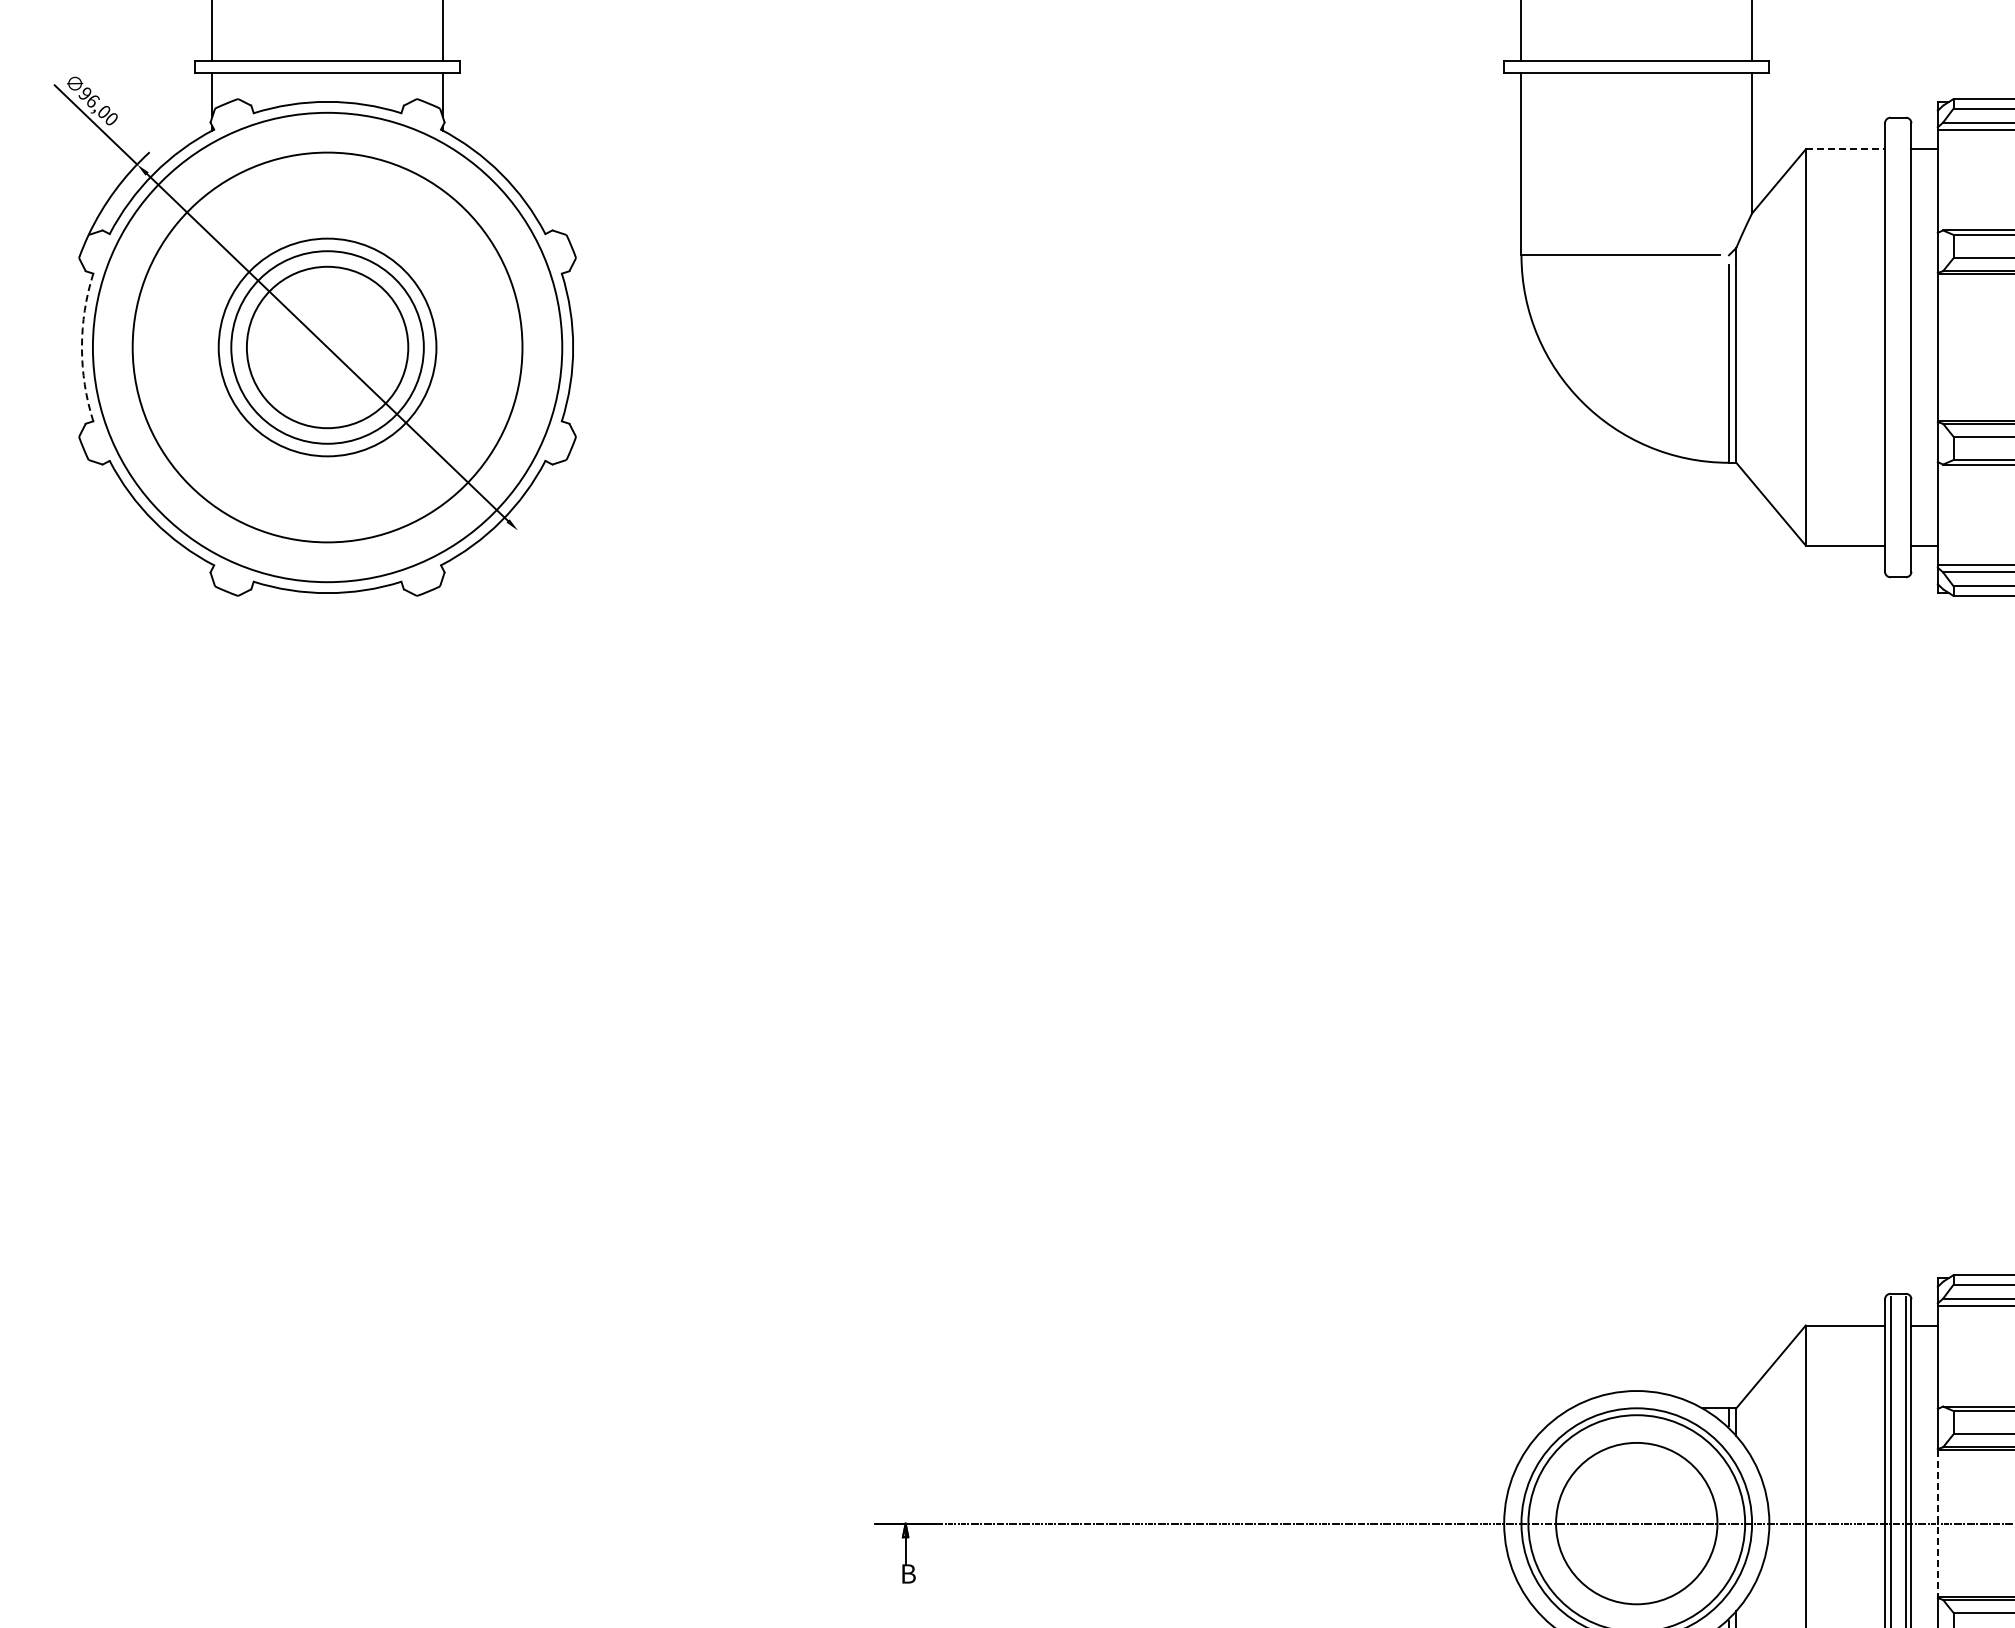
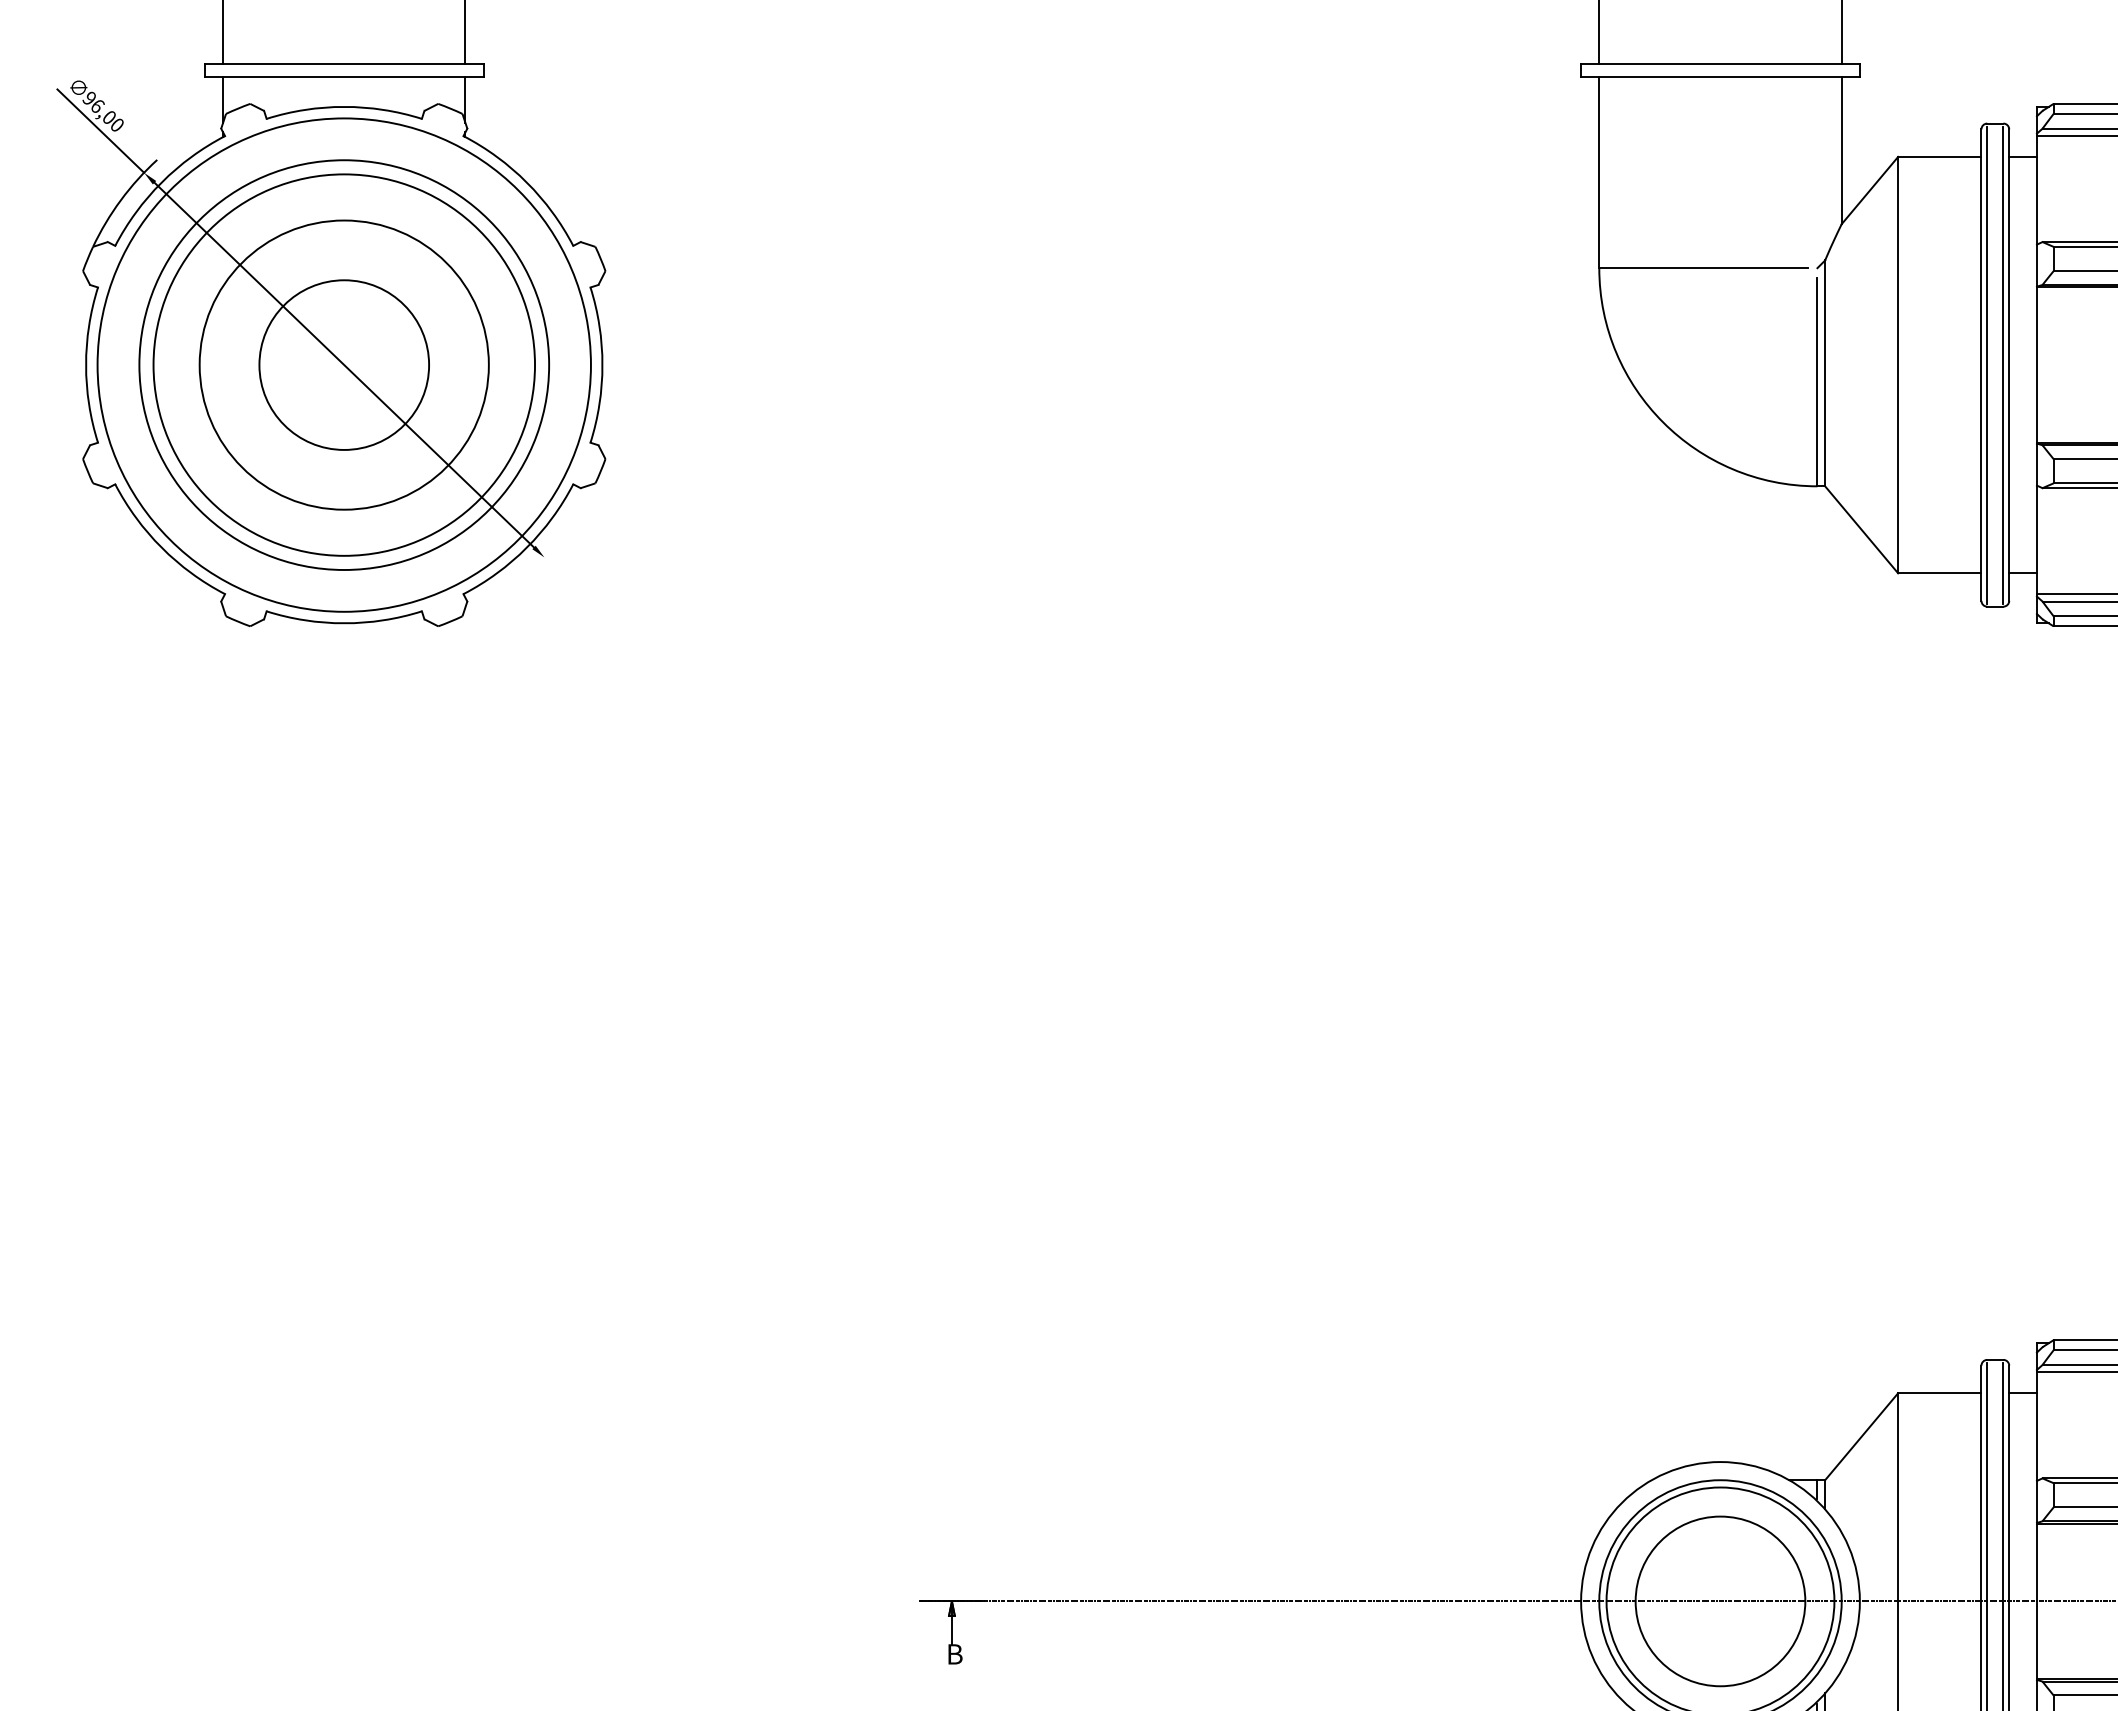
line: (1845, 149) -> (1939, 156), dashed -> solid
arc: (81, 347) -> (85, 365), dashed -> solid
circle: (327, 347) -> (344, 365), size x1.43
circle: (327, 347) -> (344, 365), size x1.67
line: (1890, 347) -> (1987, 365), added
line: (1905, 347) -> (2002, 365), added
line: (1937, 1523) -> (2036, 1601), dashed -> solid

